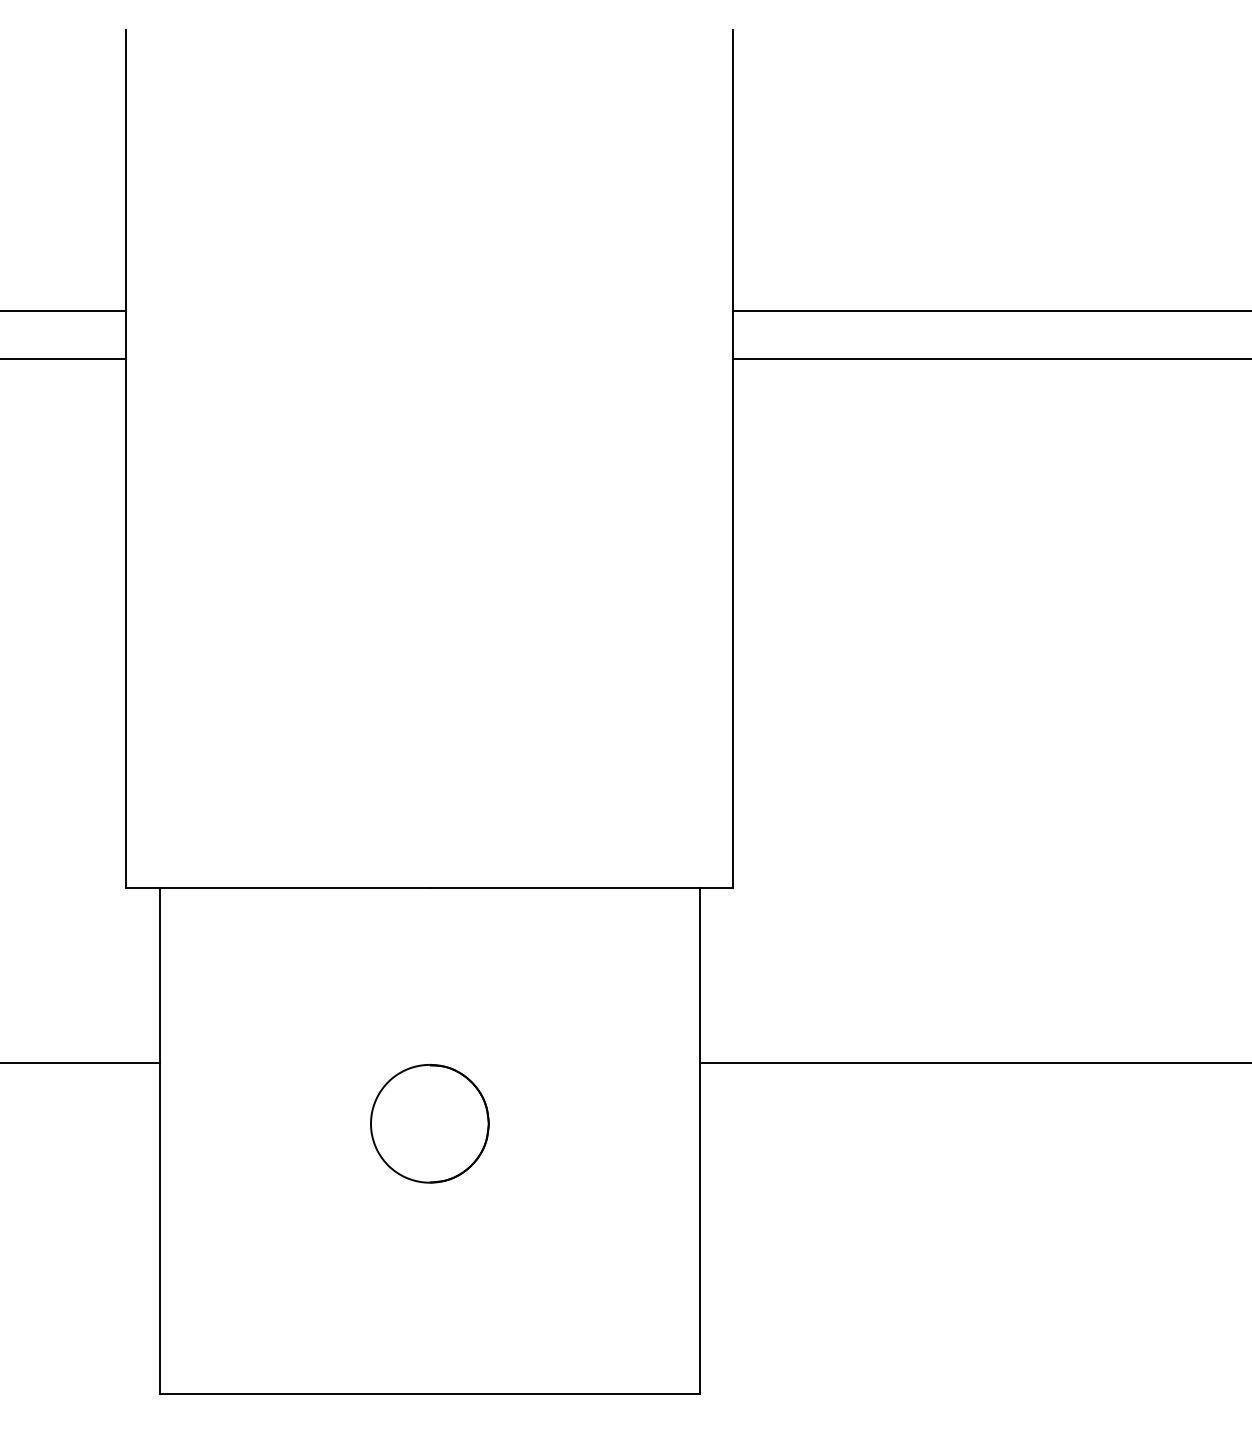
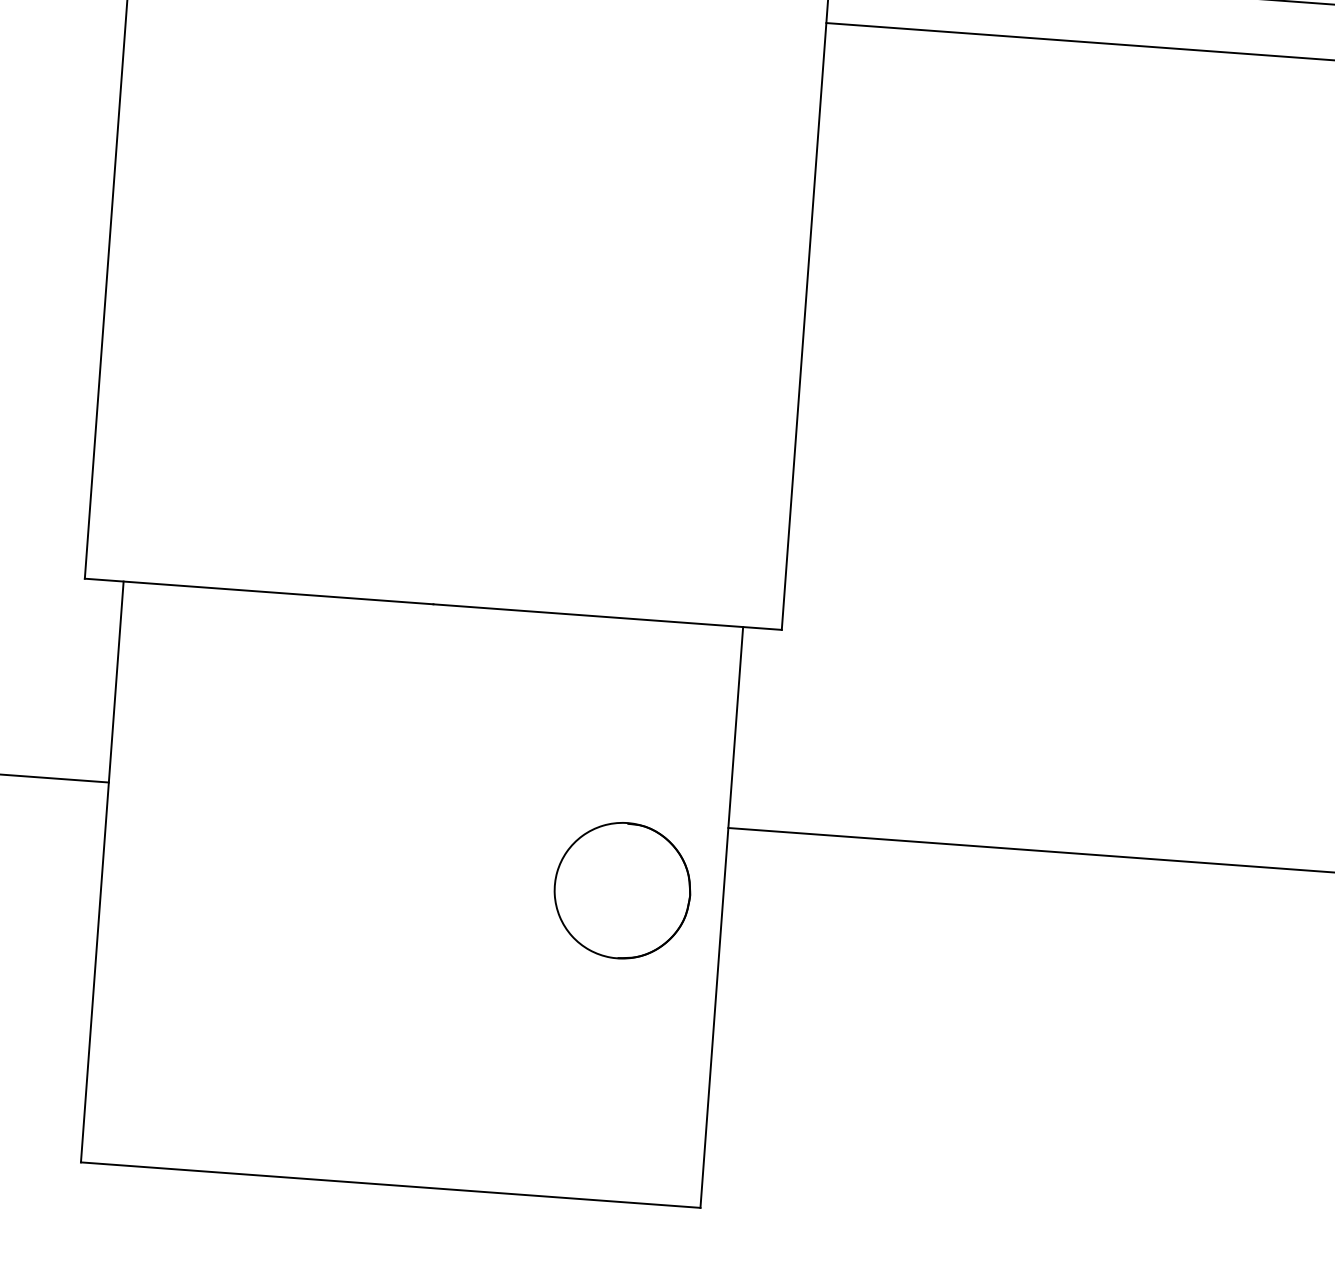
part: (429, 1123) -> (622, 890), moved

